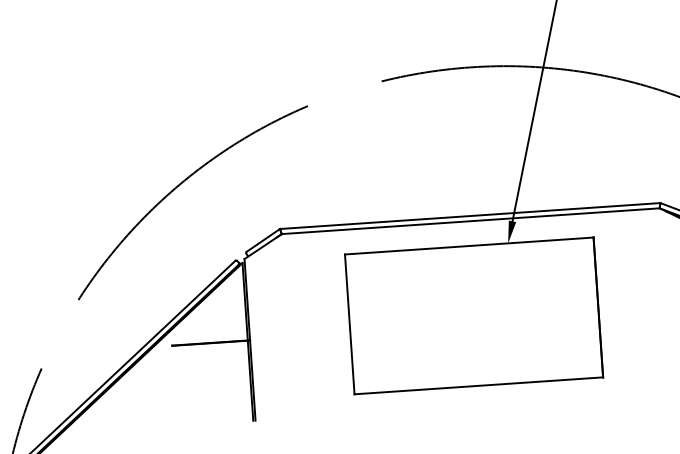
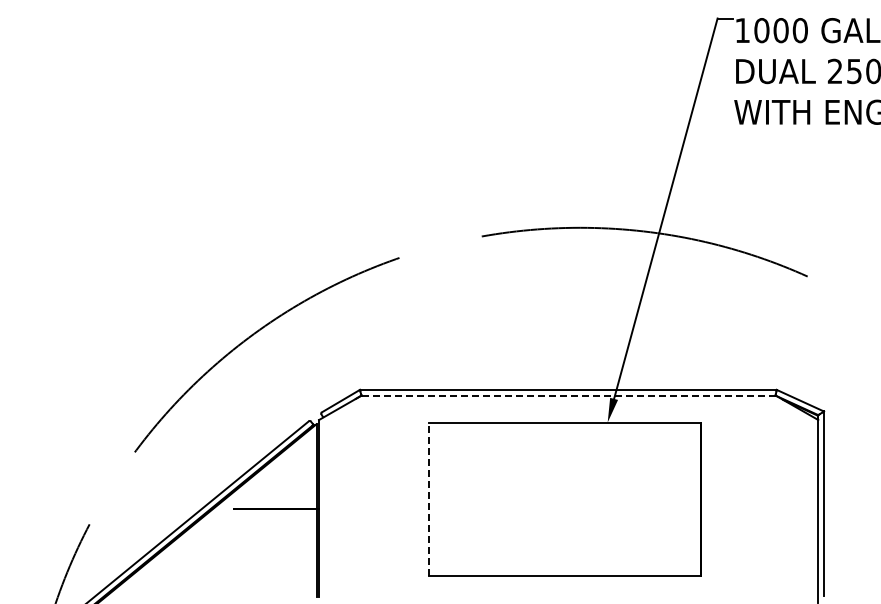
line: (471, 221) -> (569, 395), solid -> dashed
line: (349, 324) -> (428, 499), solid -> dashed

